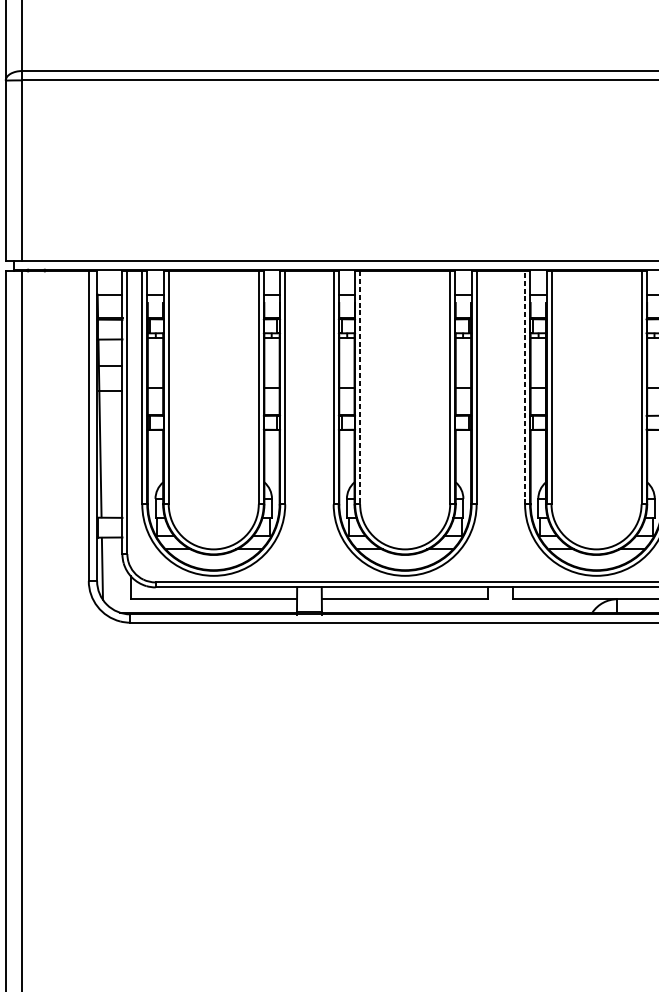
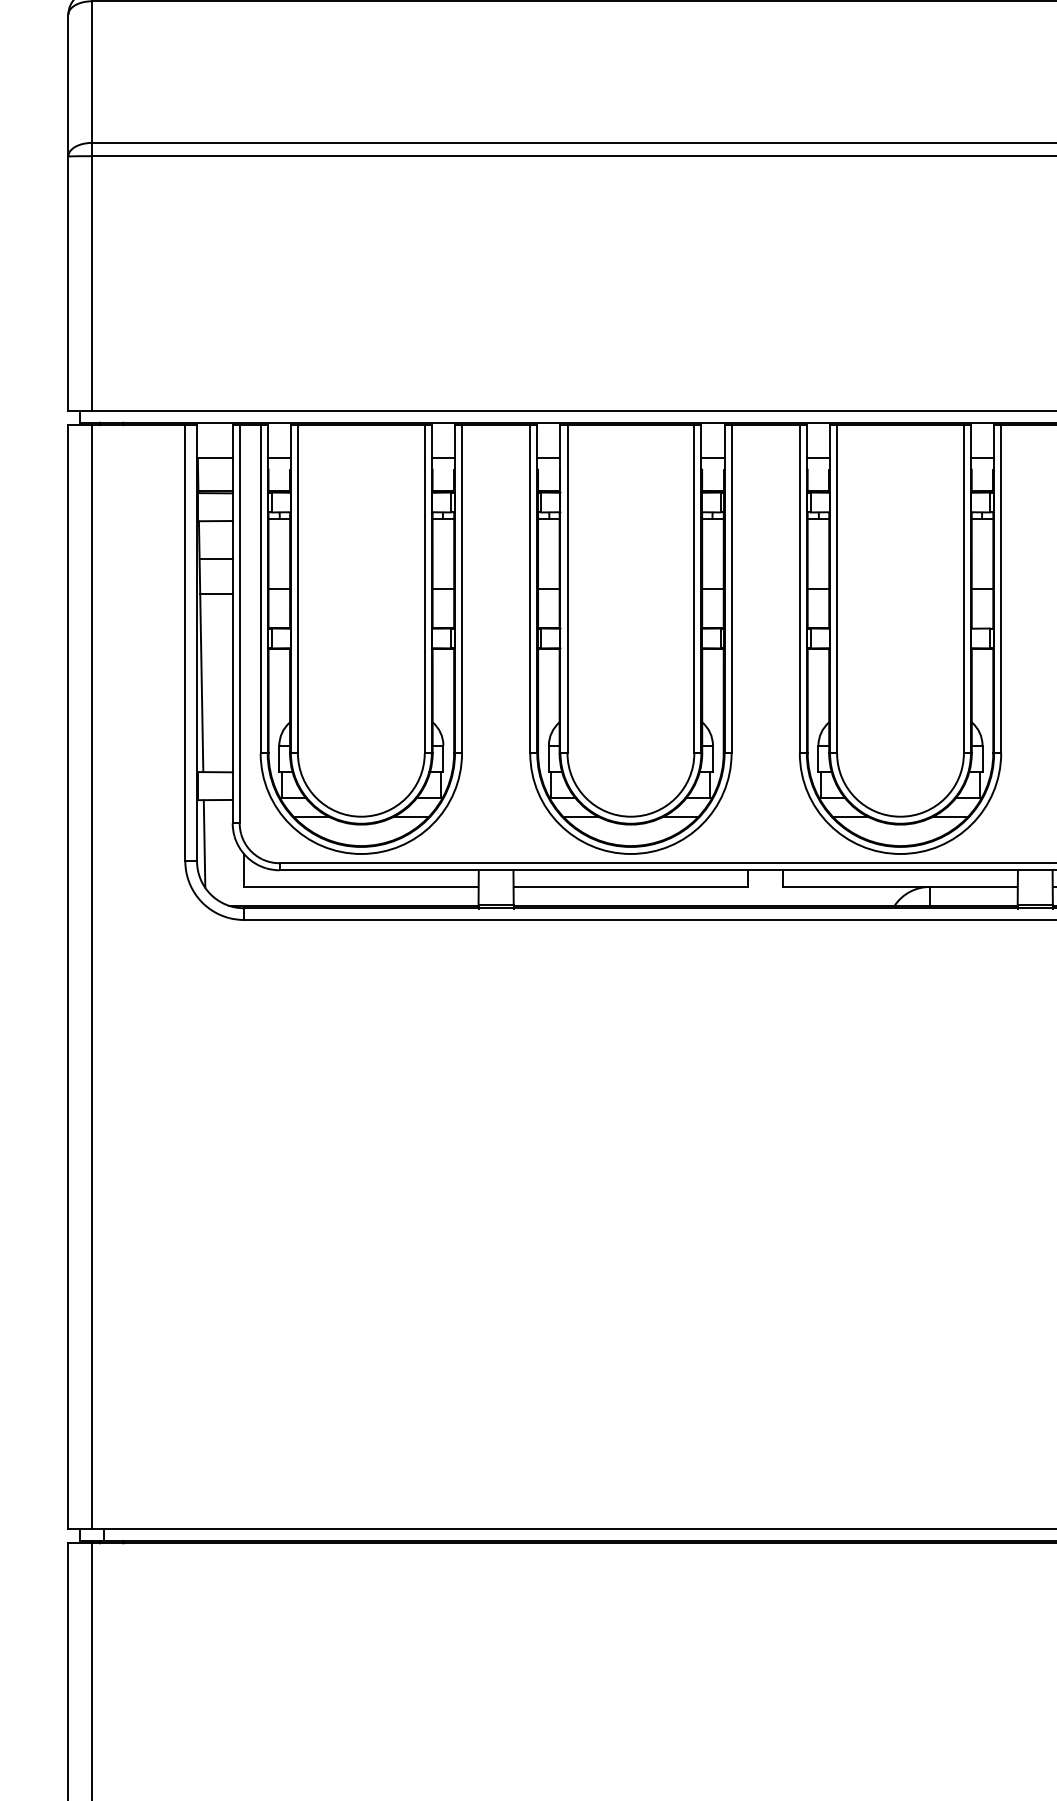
line: (524, 387) -> (799, 588), dashed -> solid
line: (360, 388) -> (567, 589), dashed -> solid

